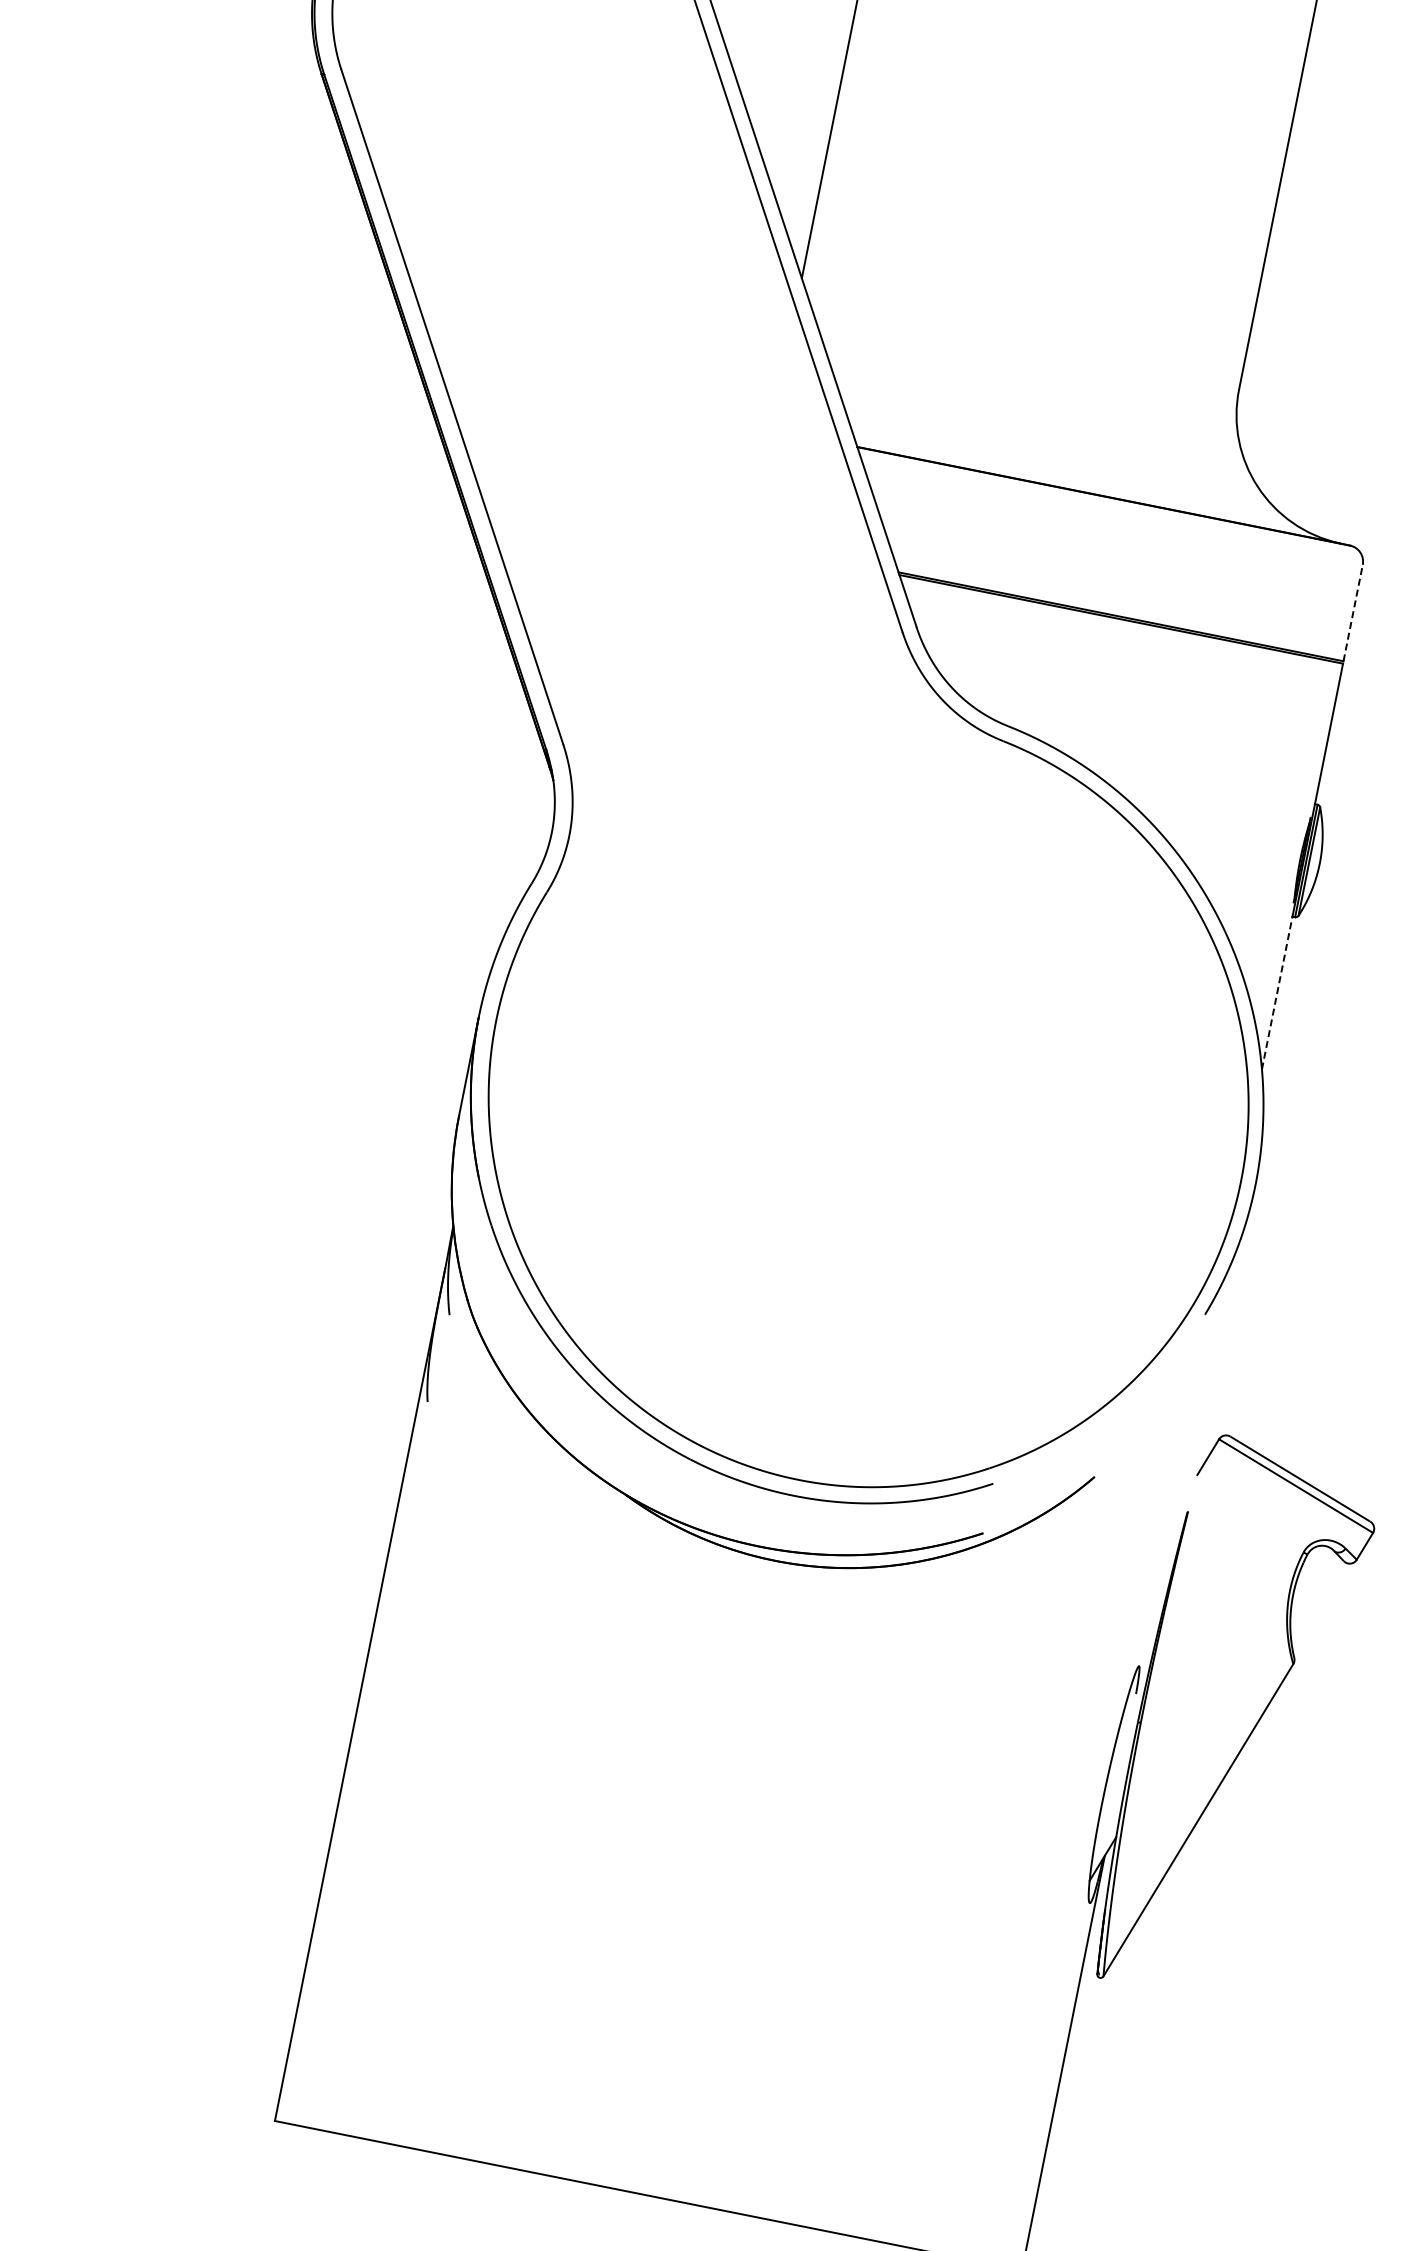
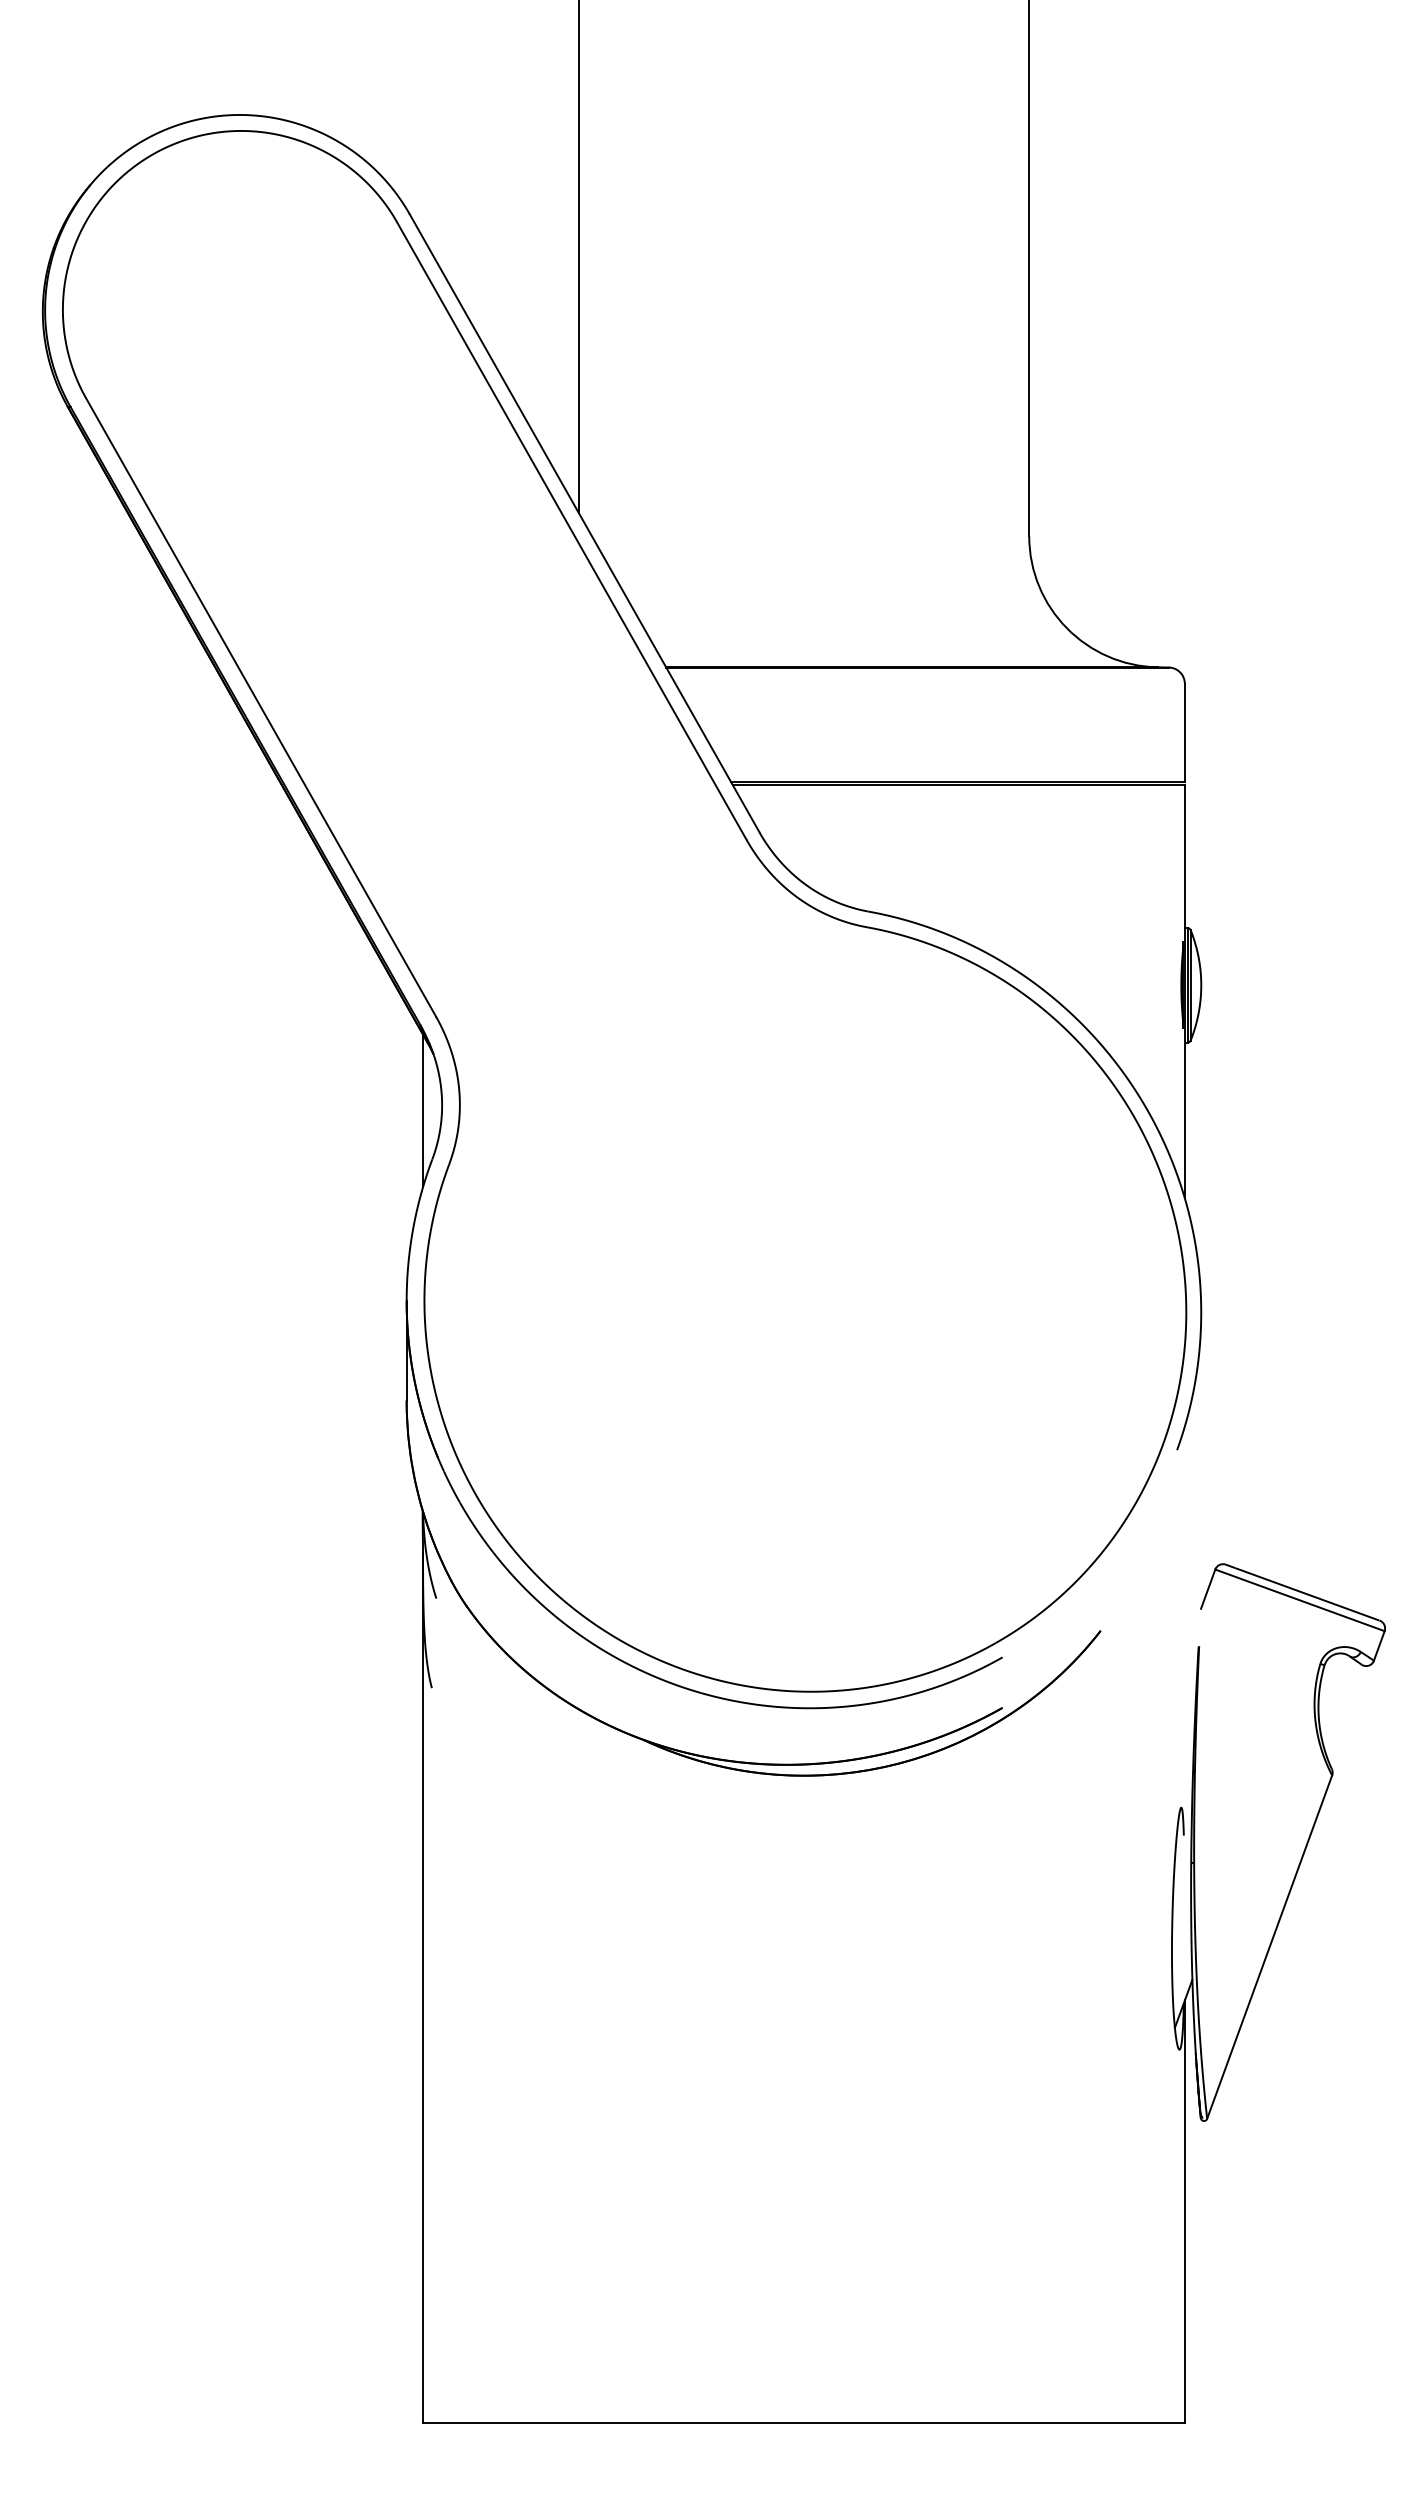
line: (1352, 612) -> (1184, 732), dashed -> solid
line: (532, 833) -> (423, 1110), added
line: (1276, 992) -> (1184, 1120), dashed -> solid

